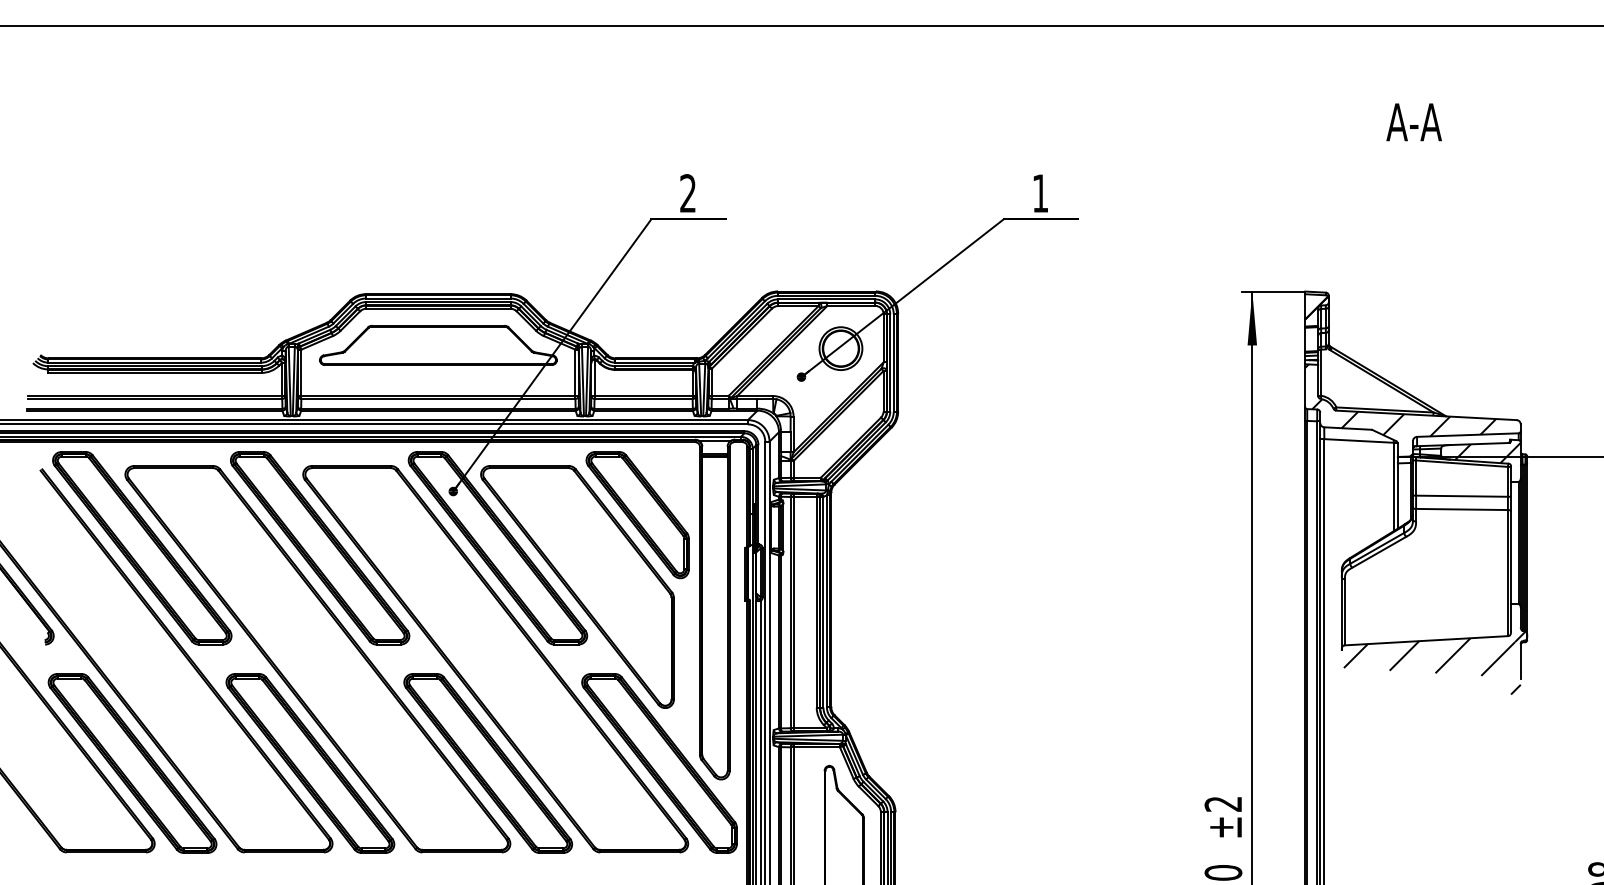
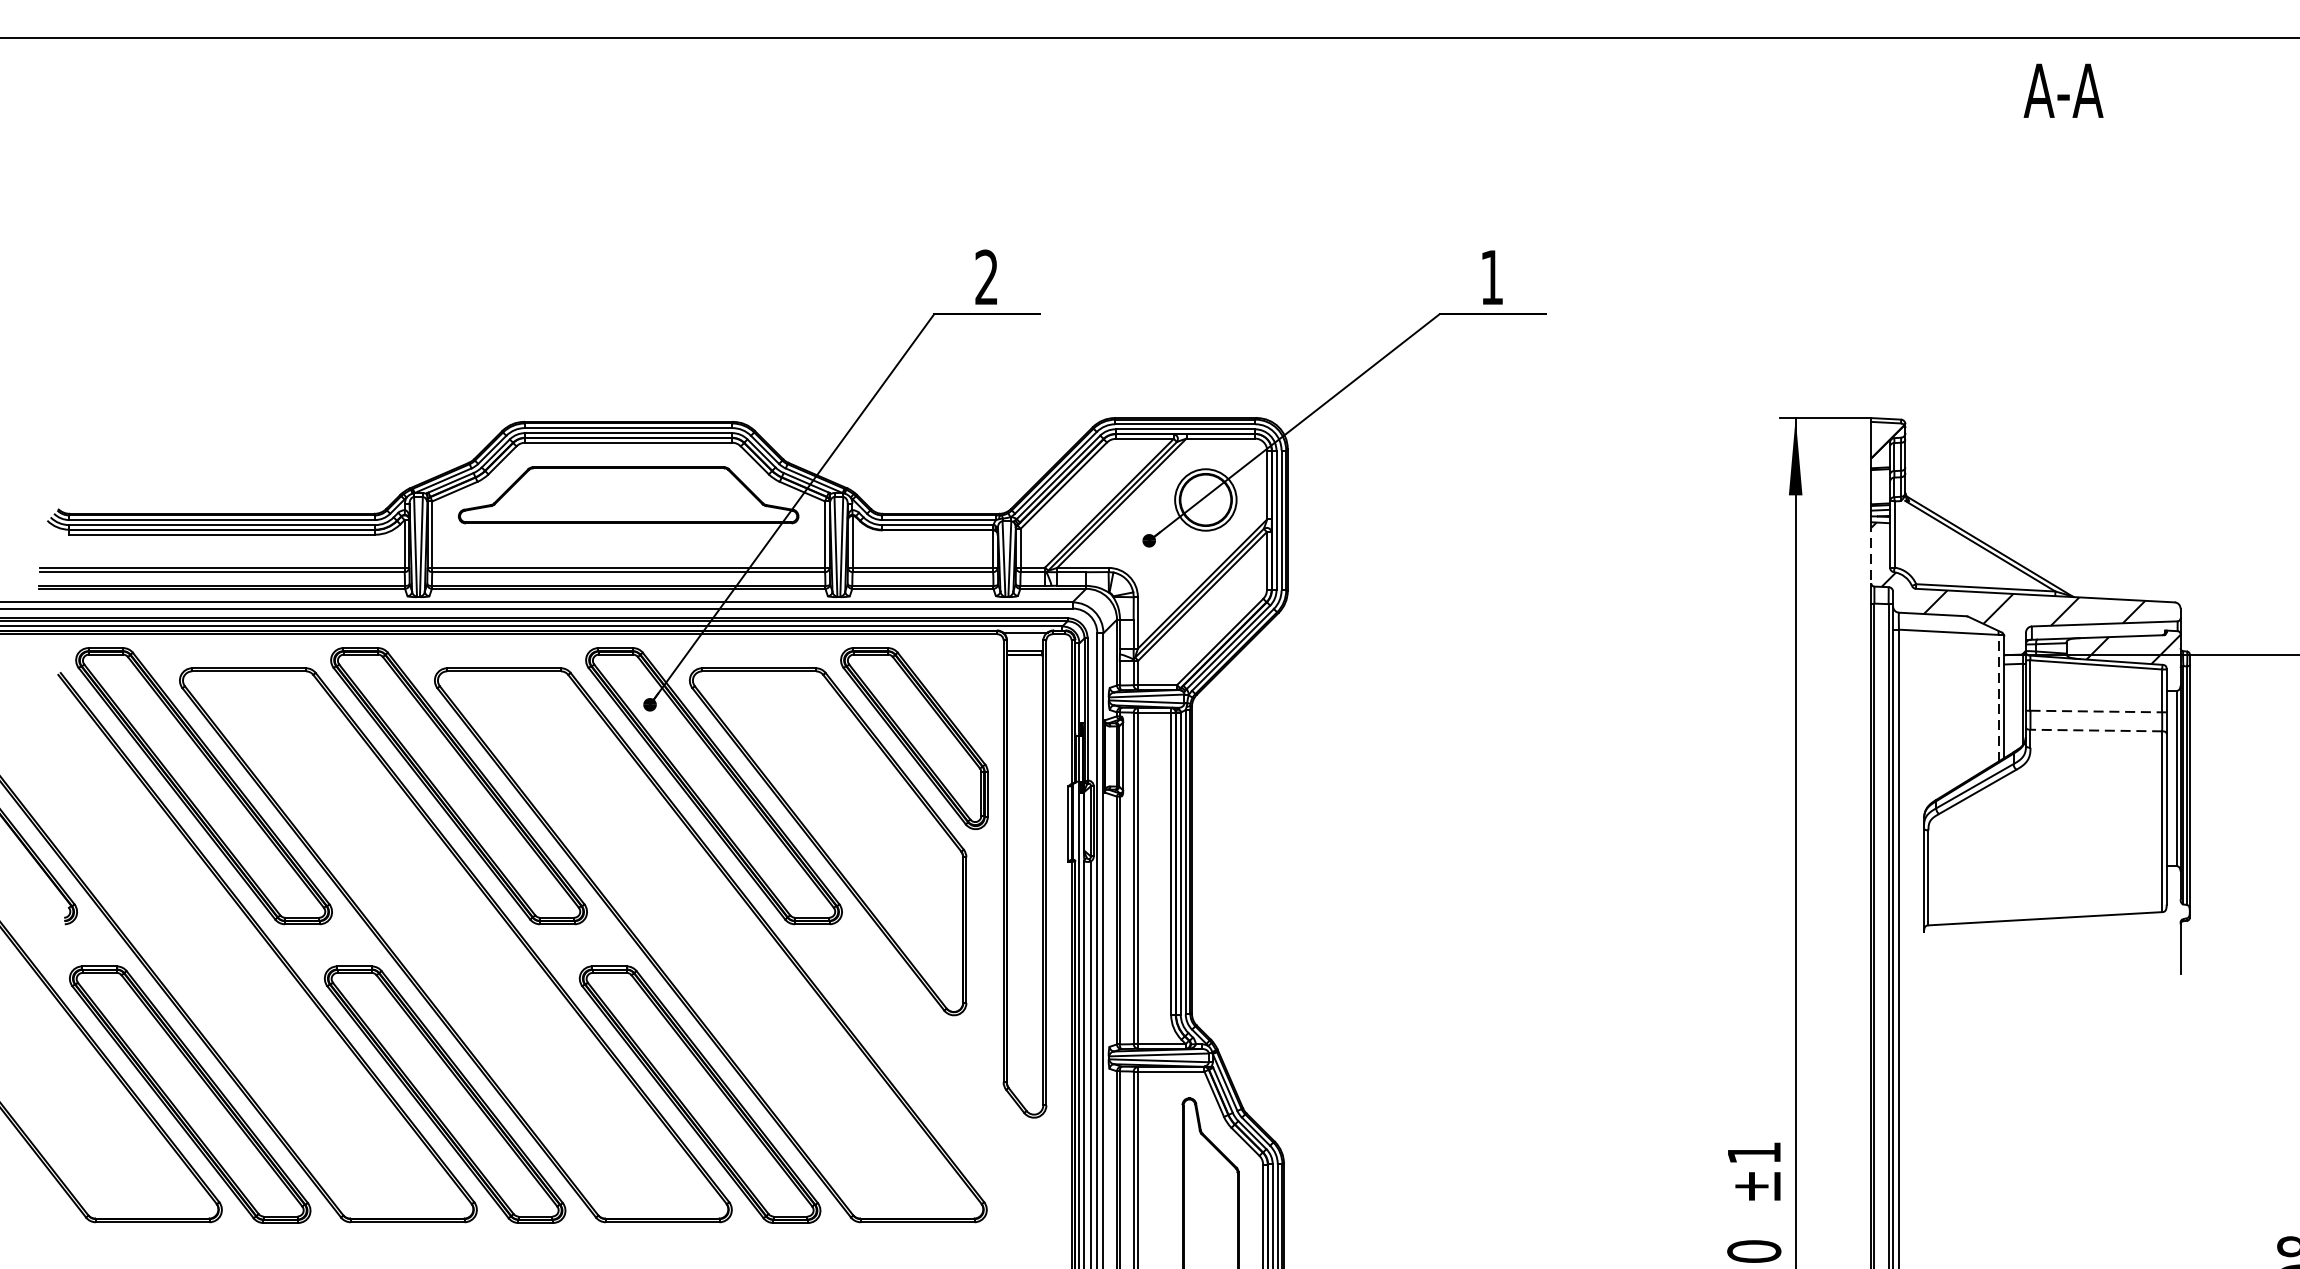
text: (1413, 122) -> (2062, 91), moved
line: (1305, 386) -> (1871, 554), solid -> dashed
line: (1393, 486) -> (1998, 697), solid -> dashed
line: (1462, 496) -> (2097, 711), solid -> dashed
line: (1462, 509) -> (2097, 730), solid -> dashed
hatch: (1434, 662) -> (2056, 949), removed
part: (659, 763) -> (945, 1094), removed
text: (1222, 804) -> (1752, 1153), ±2 -> ±1

